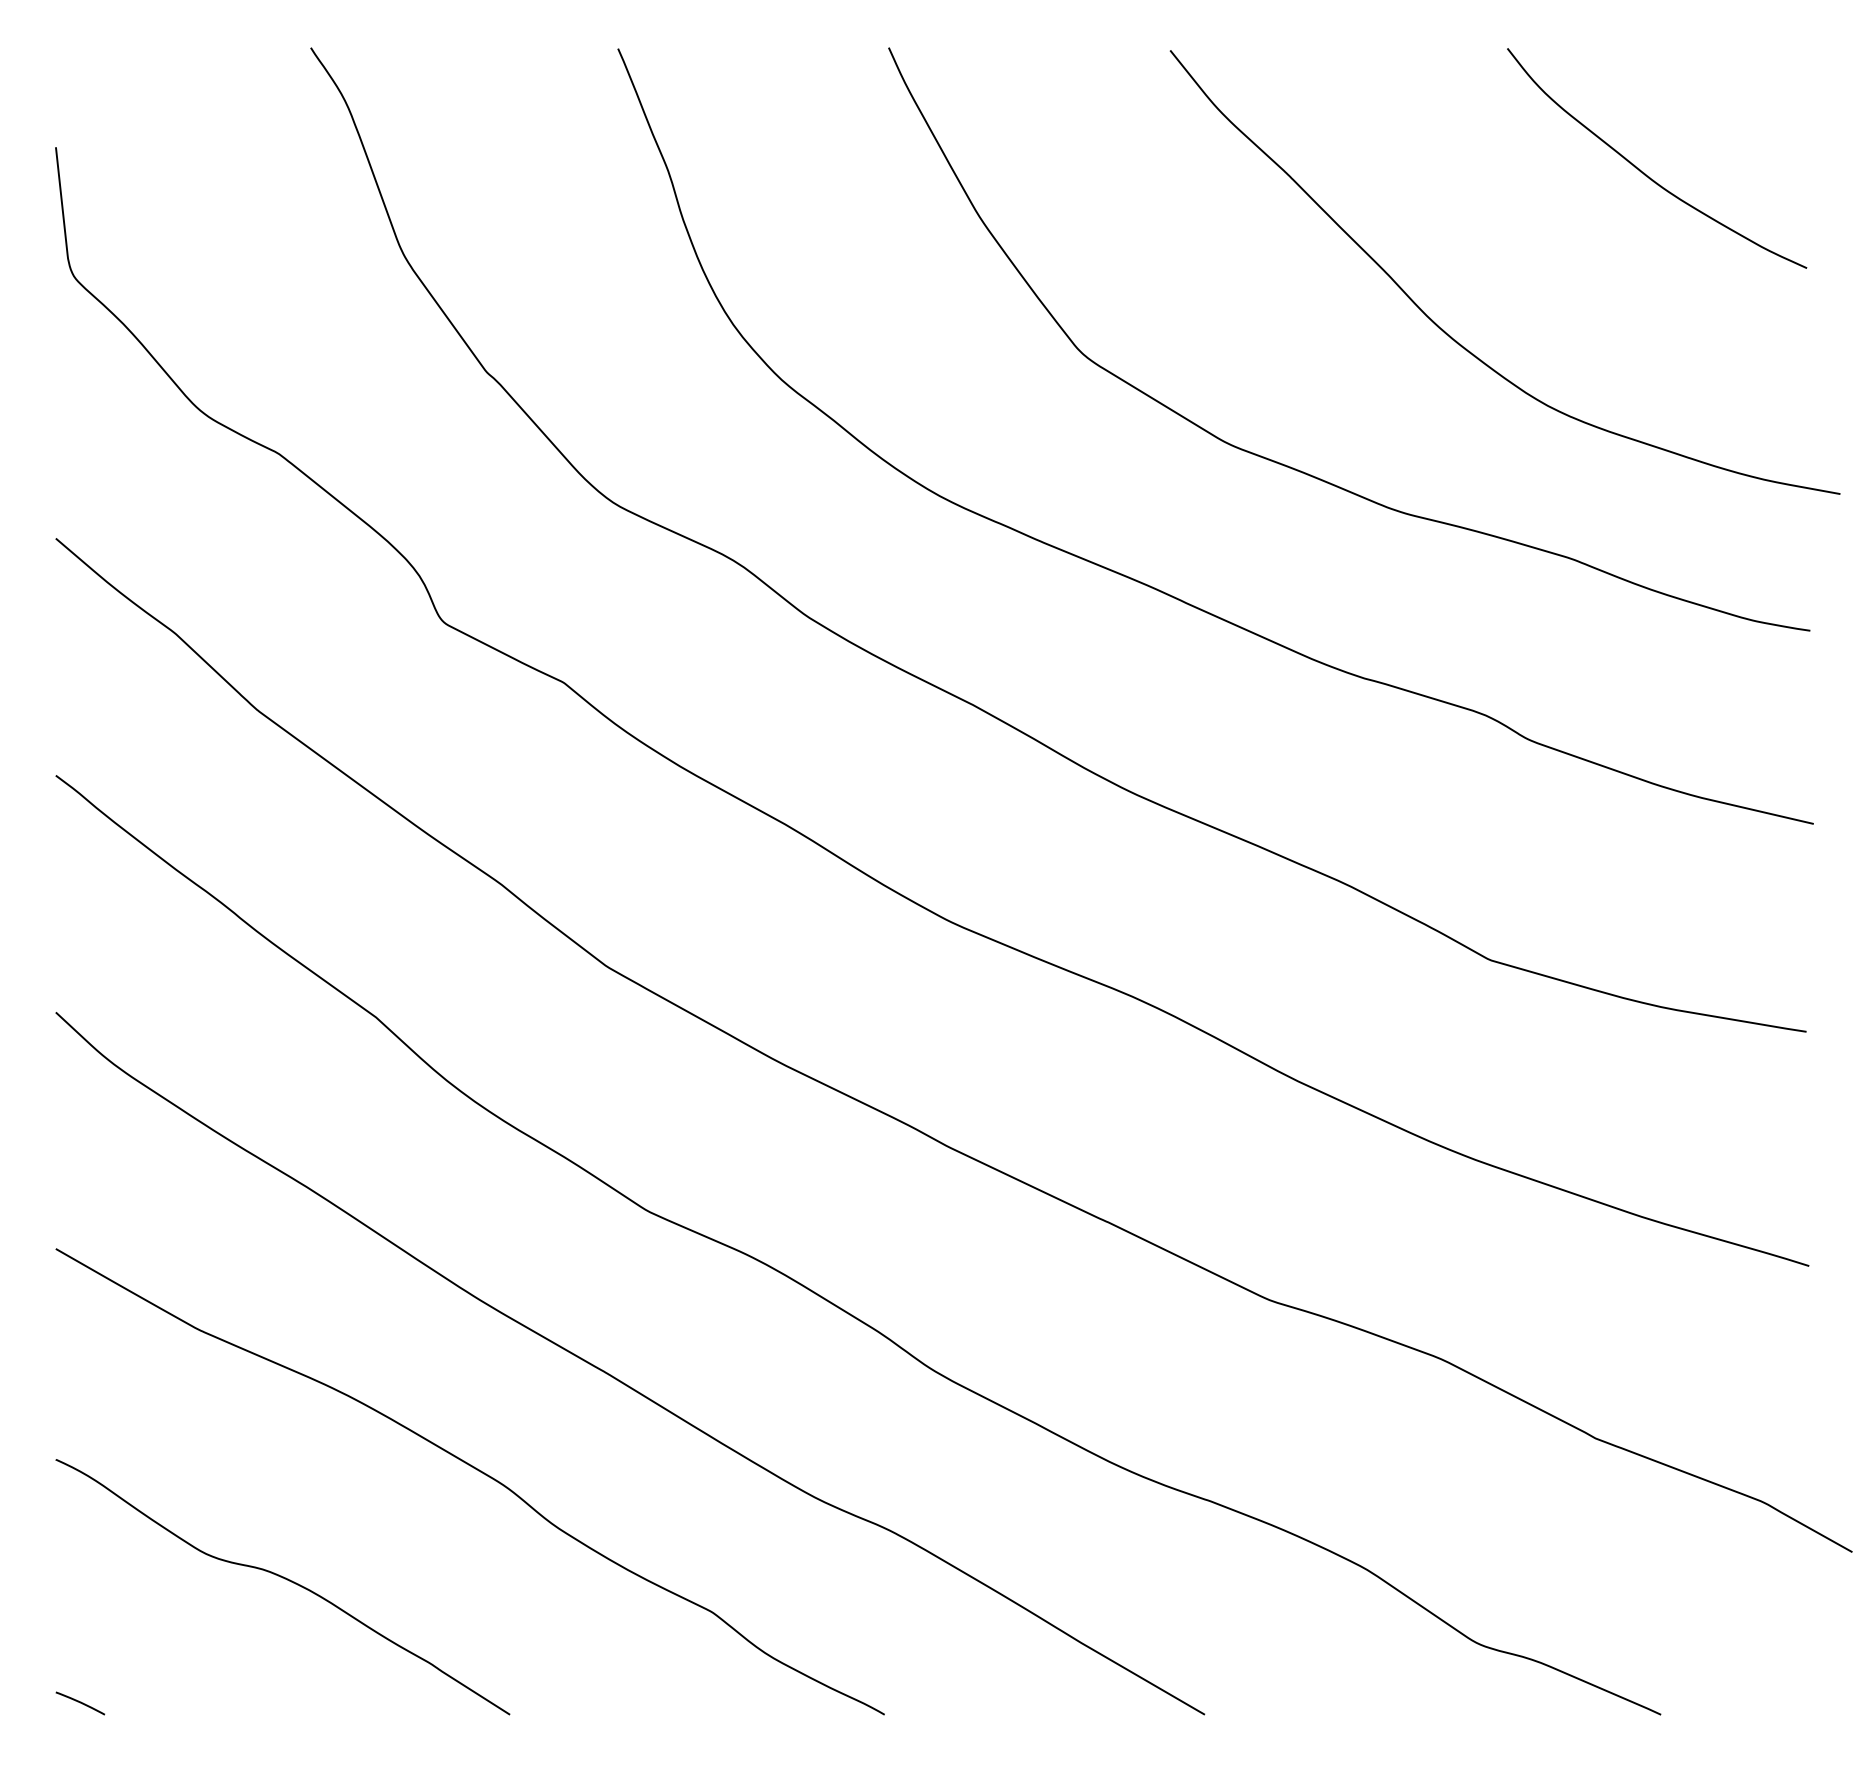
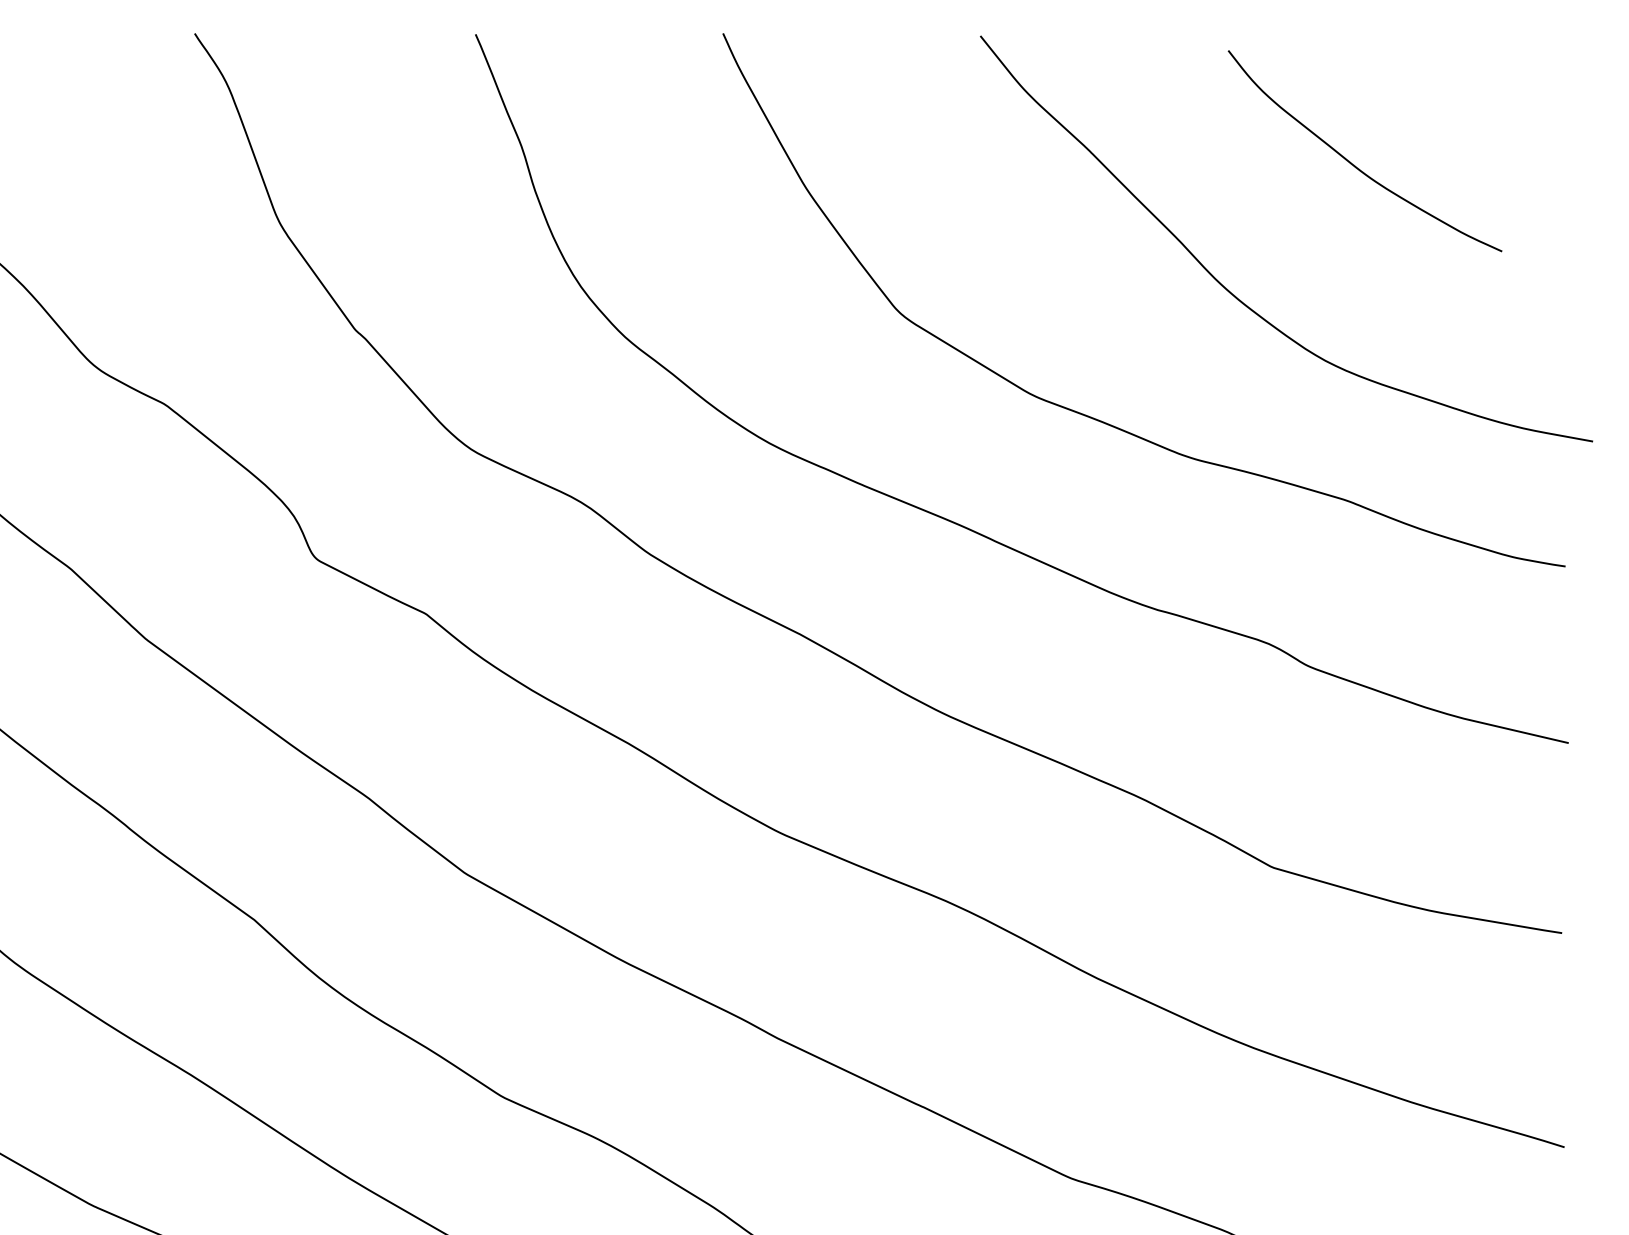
curve: (1644, 172) -> (1353, 164), moved

